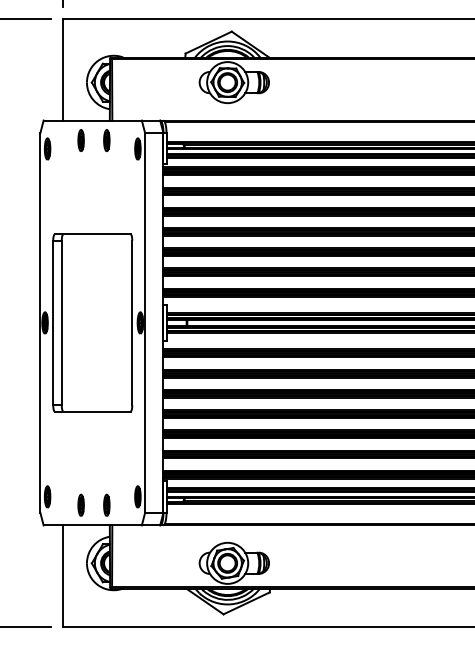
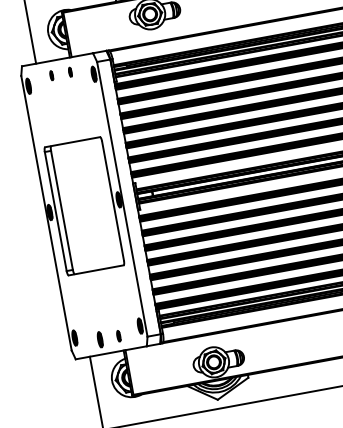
part: (80, 140) -> (51, 75), size x0.6
part: (106, 140) -> (70, 72), size x0.6
part: (106, 504) -> (118, 335), size x0.7

